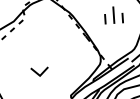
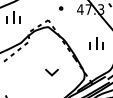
part: (39, 72) -> (51, 72), moved

